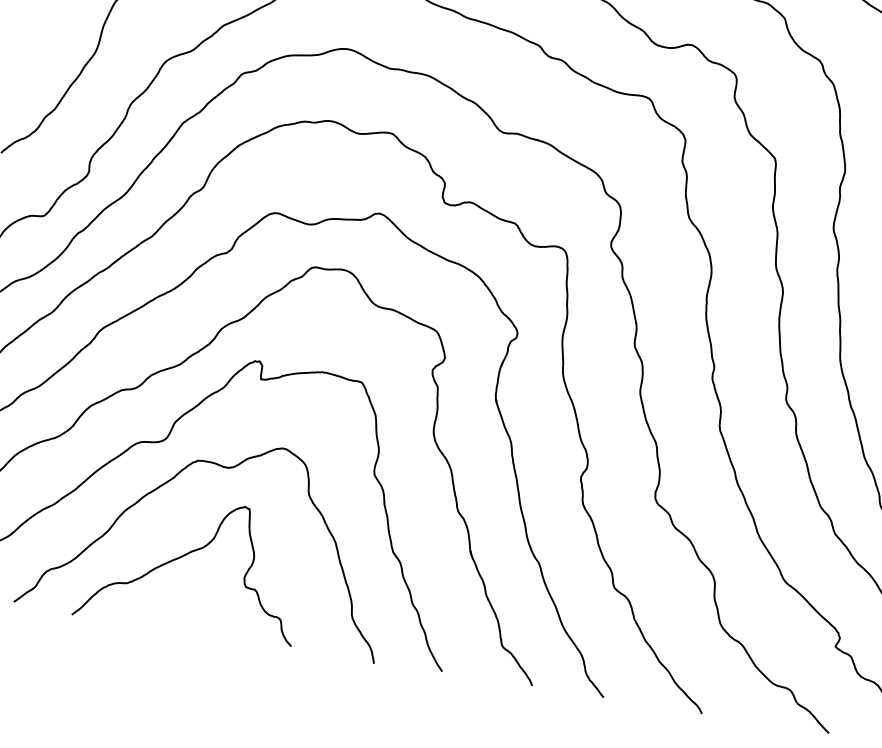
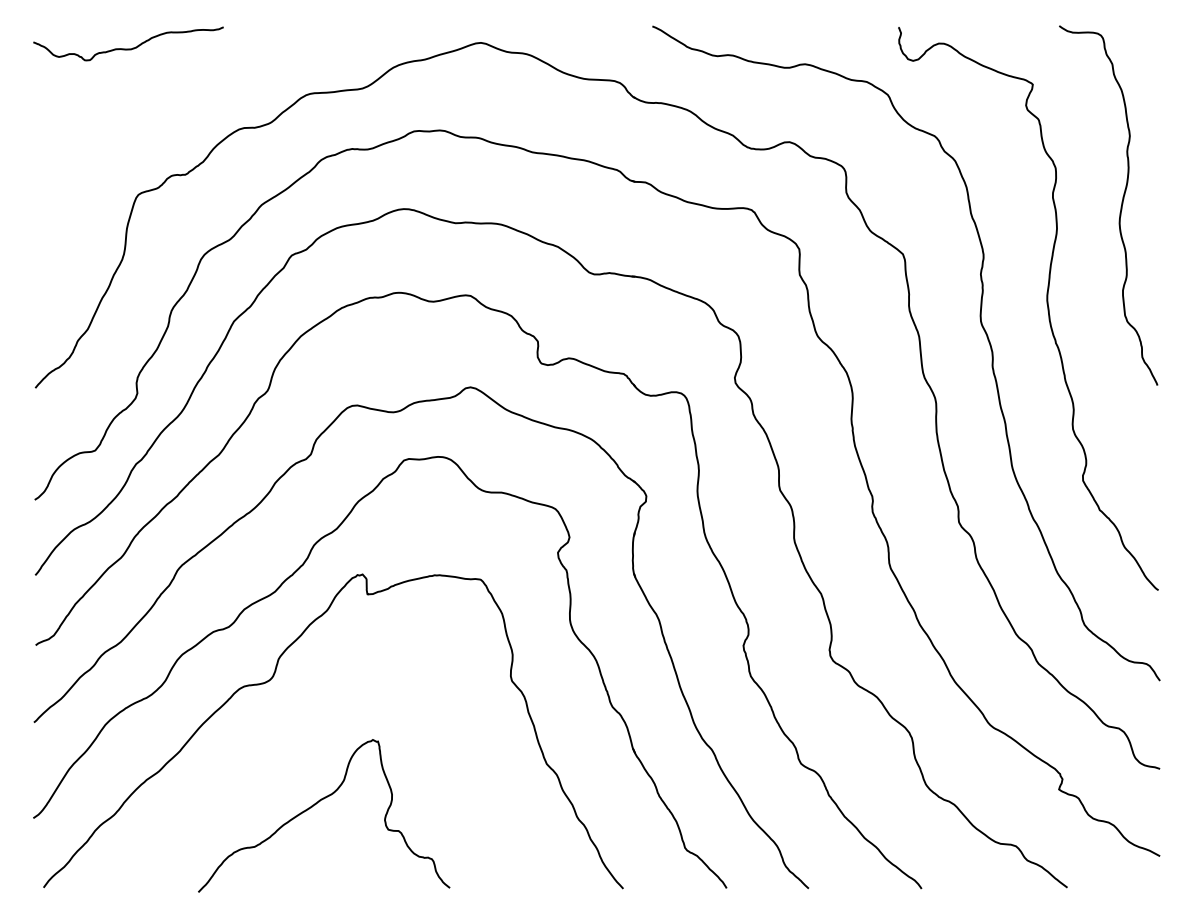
curve: (170, 480) -> (284, 724), removed

